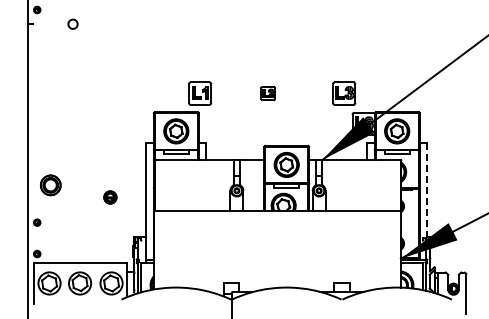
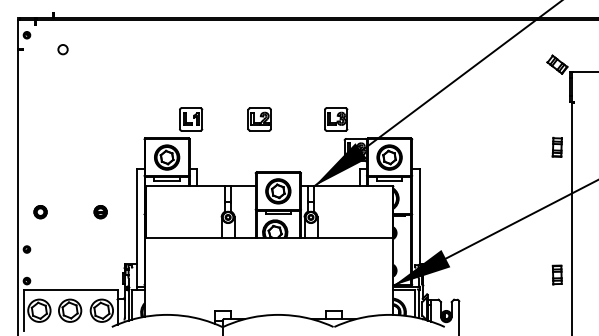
part: (268, 93) -> (259, 119), size x1.67
part: (50, 185) -> (40, 212), size x0.62
line: (426, 189) -> (419, 216), dashed -> solid
part: (110, 197) -> (100, 212), moved

